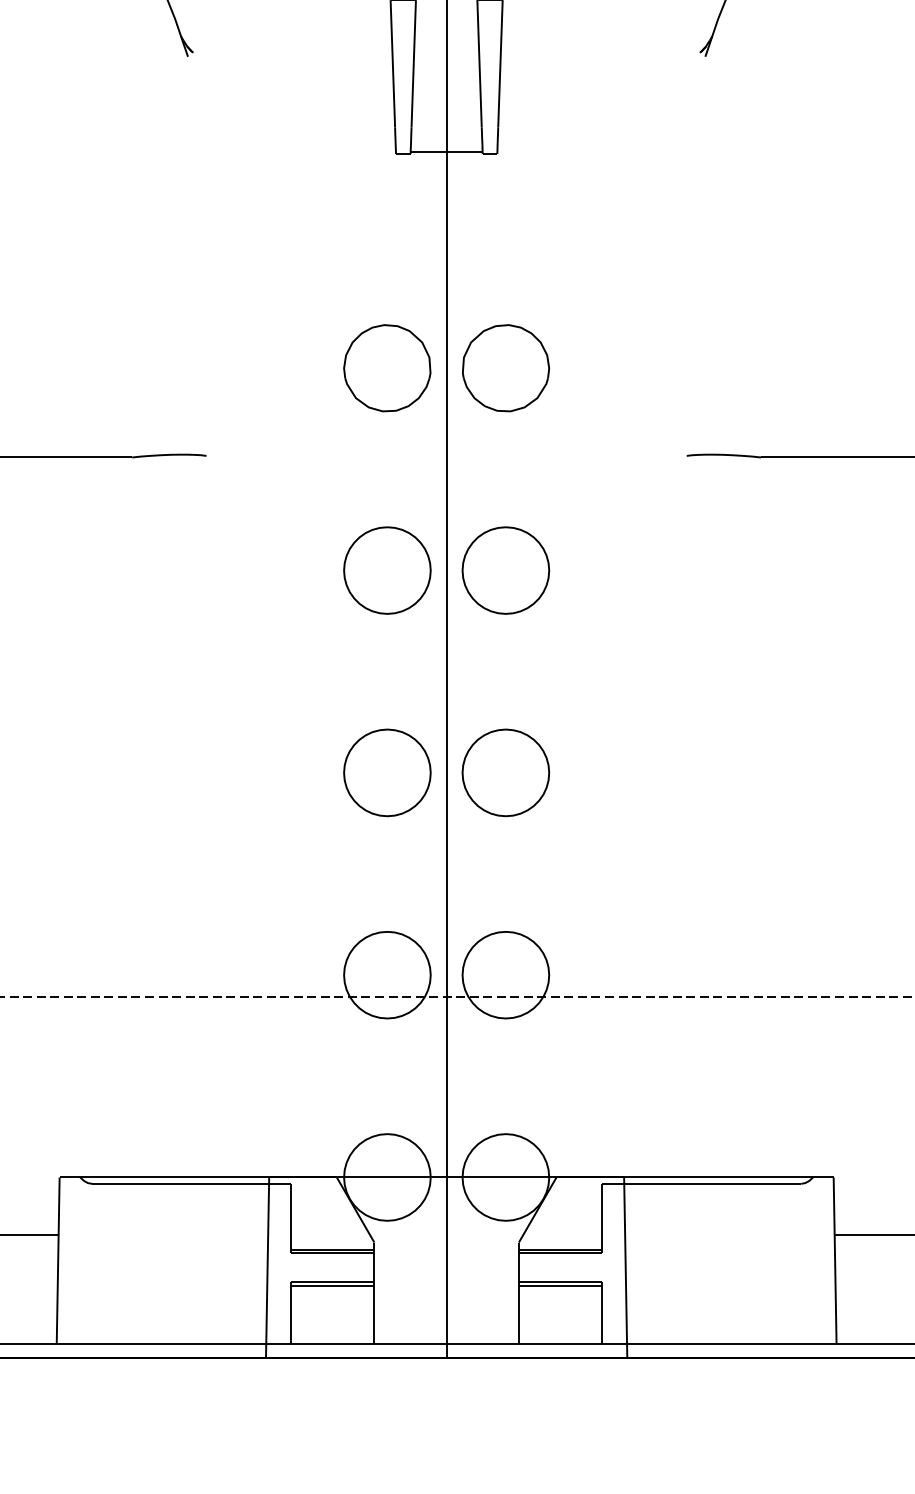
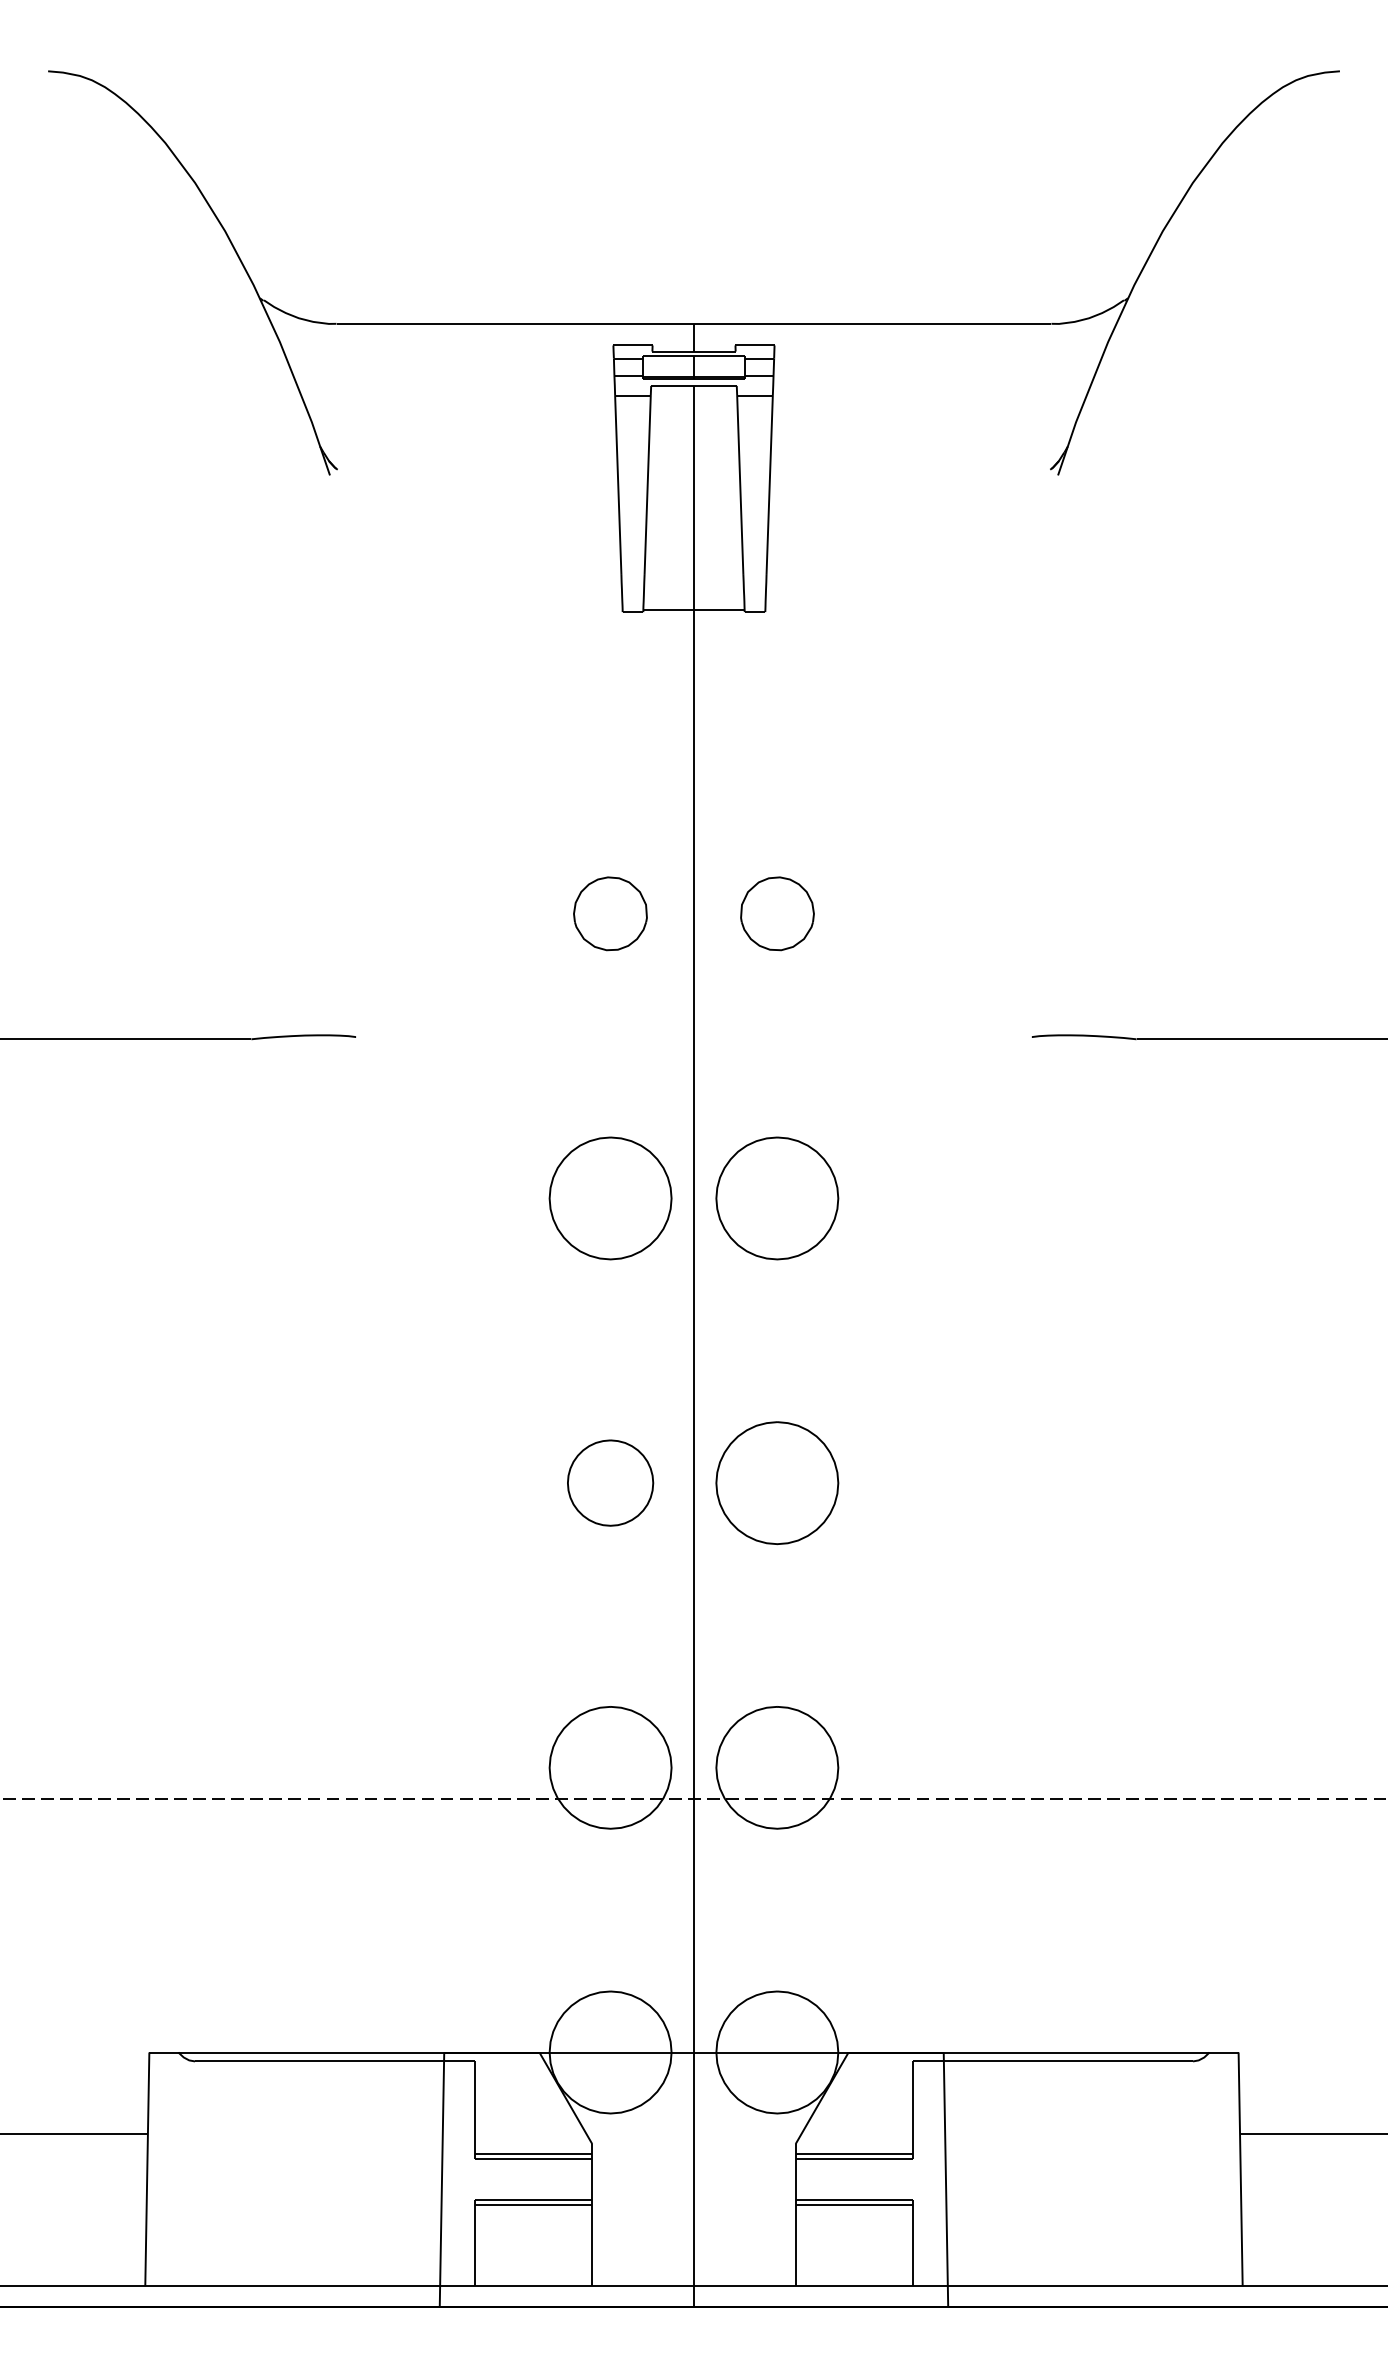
part: (387, 368) -> (610, 913), size x0.6
part: (506, 368) -> (777, 913), size x0.6
part: (387, 772) -> (610, 1482), size x0.7

